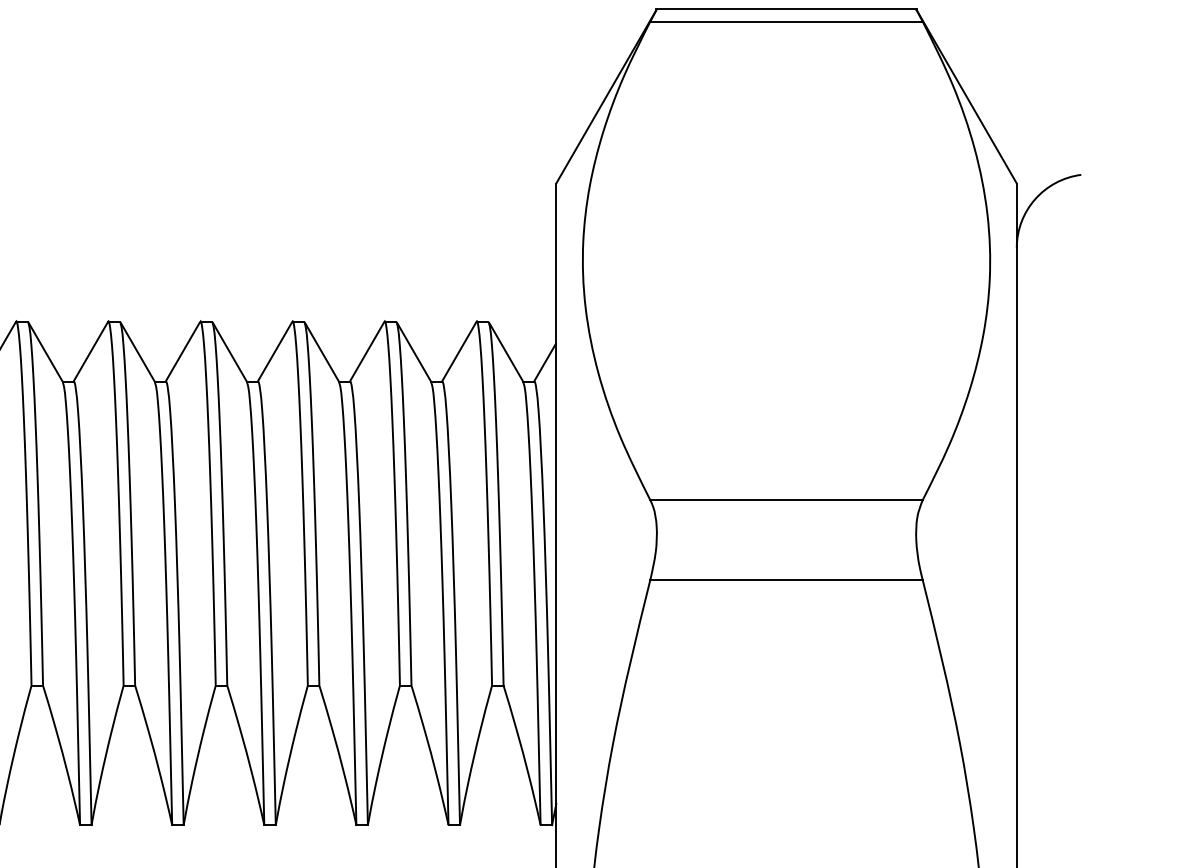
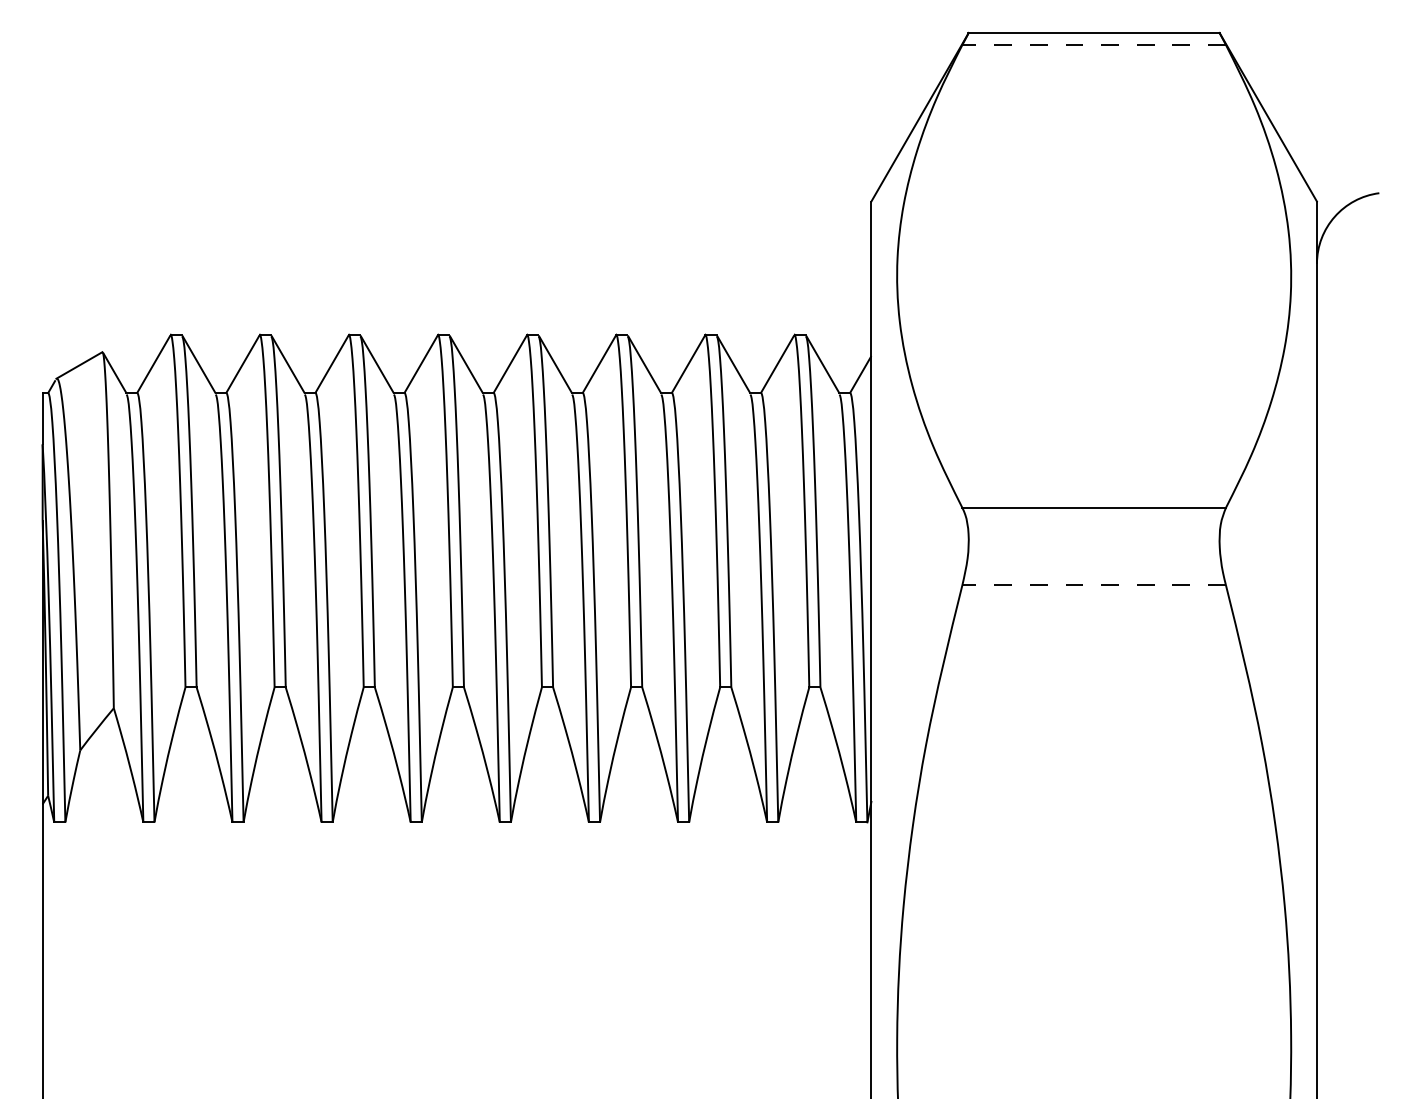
line: (786, 21) -> (1094, 44), solid -> dashed
line: (786, 580) -> (1094, 585), solid -> dashed

